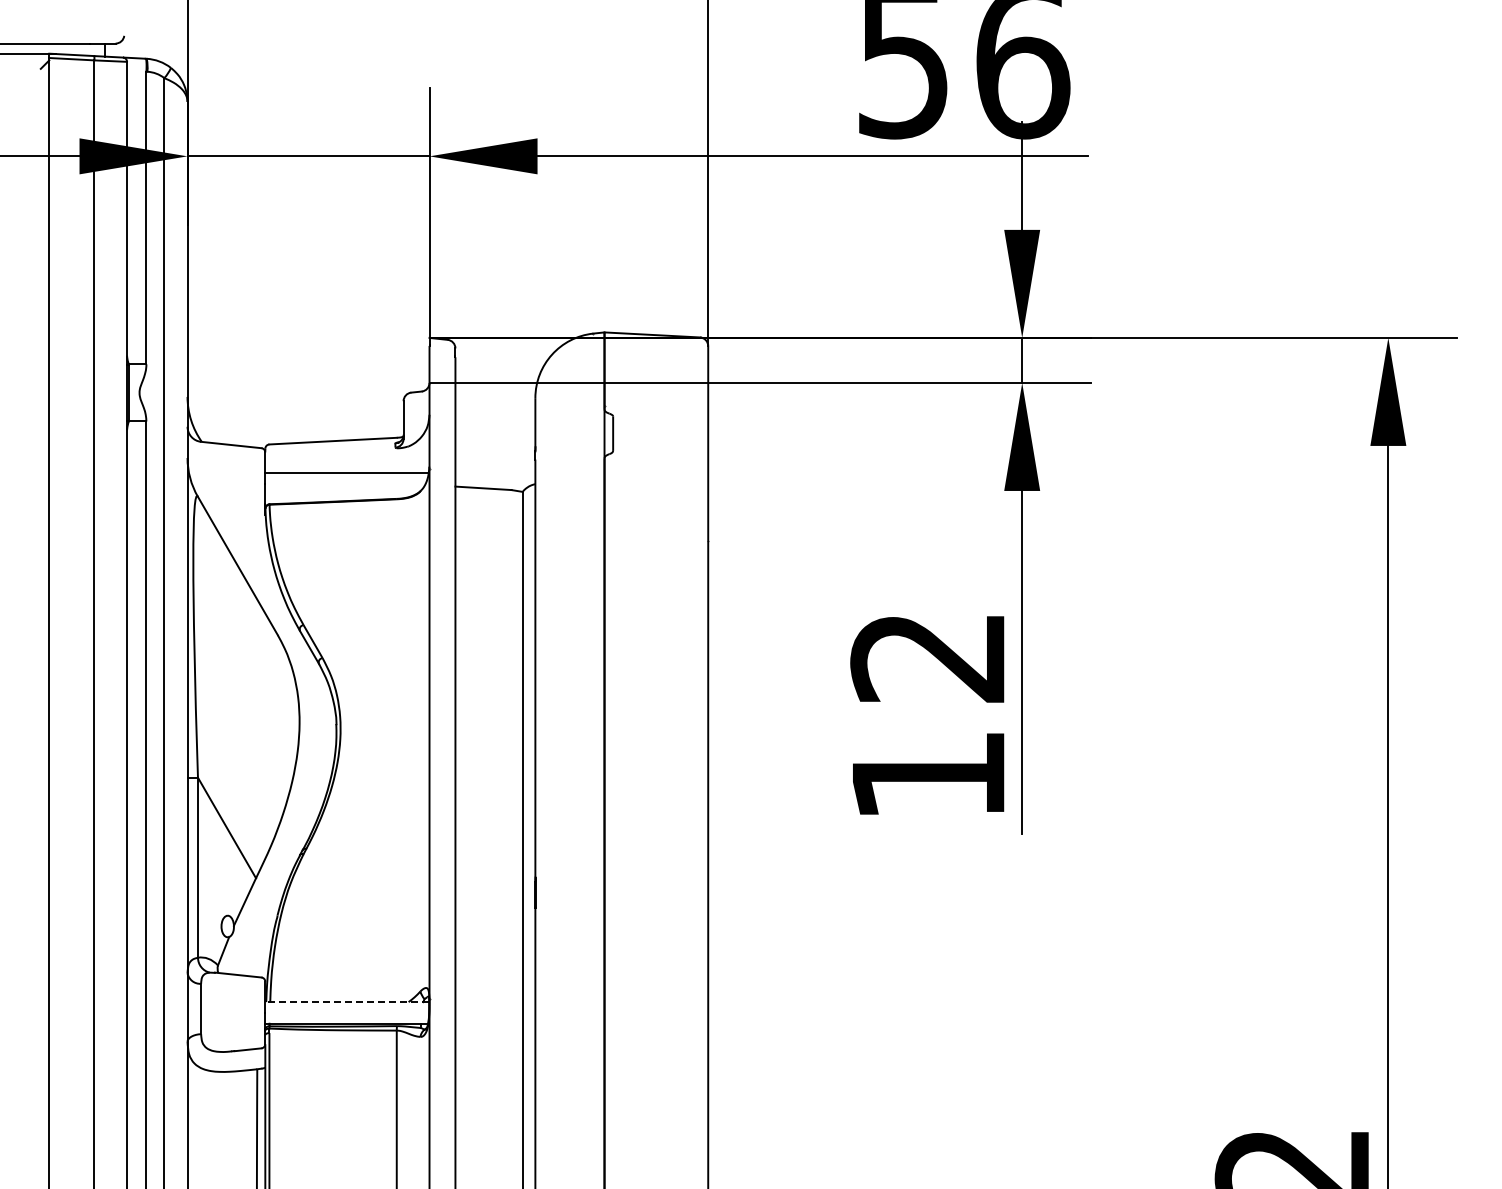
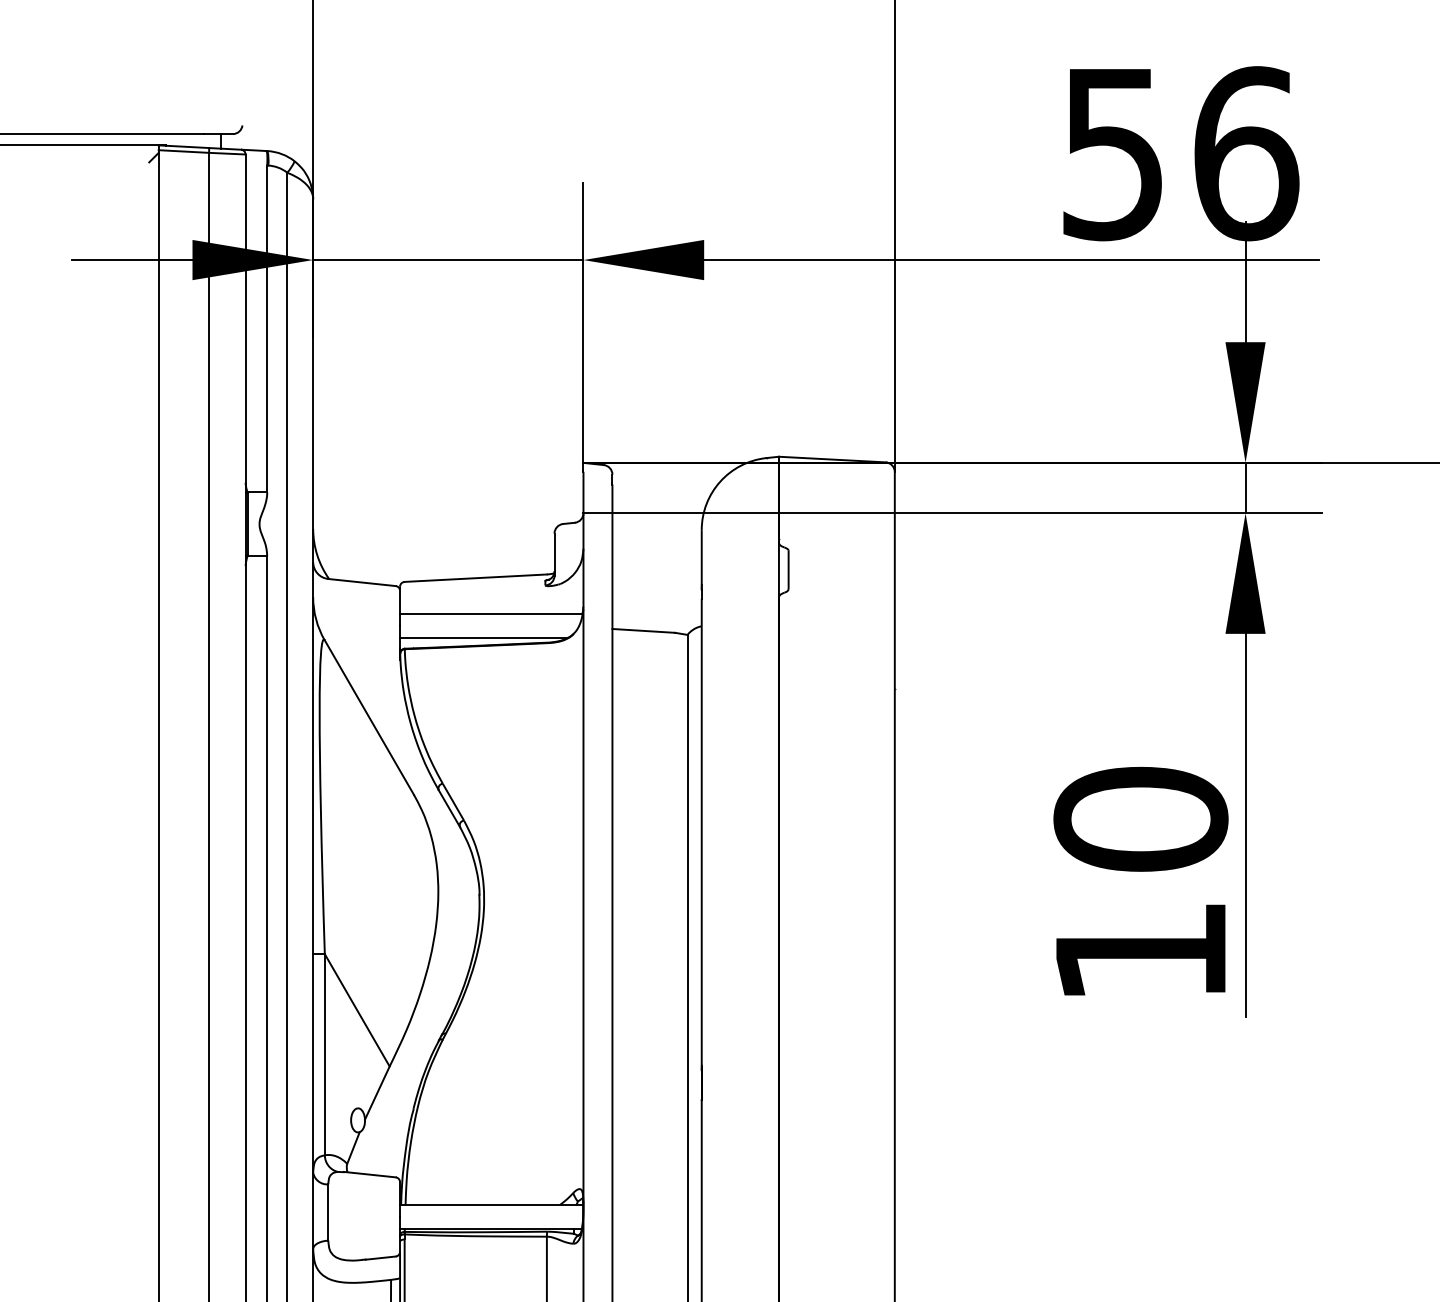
line: (340, 494) -> (484, 637), added
text: (928, 656) -> (1140, 818), 12 -> 10
line: (346, 1002) -> (490, 1205), dashed -> solid

